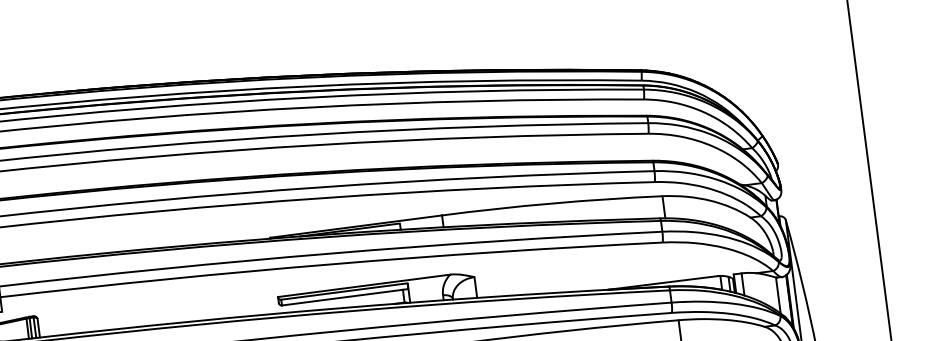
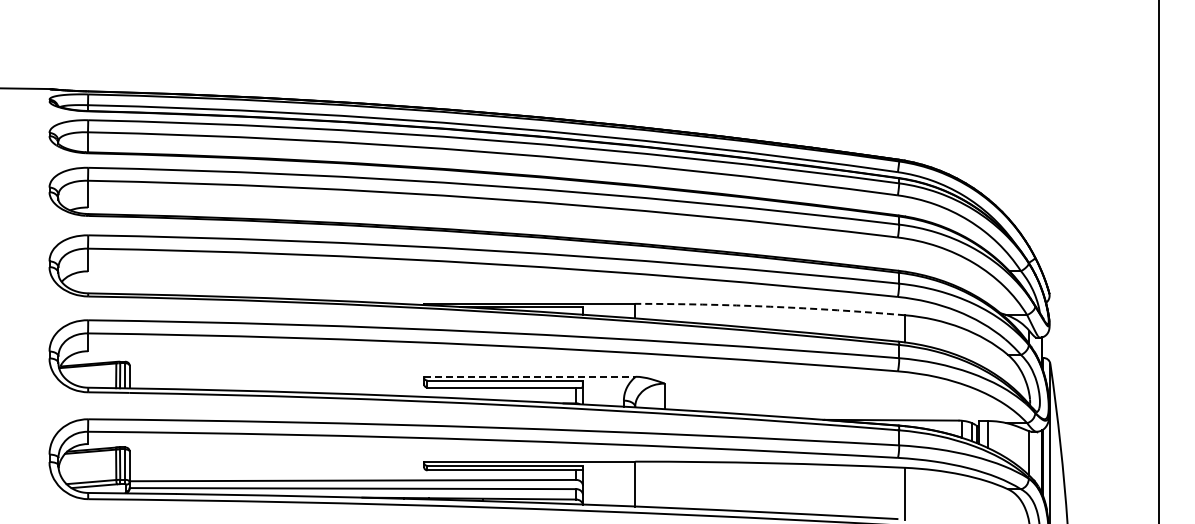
arc: (552, 203) -> (770, 306), solid -> dashed
line: (363, 285) -> (529, 376), solid -> dashed

